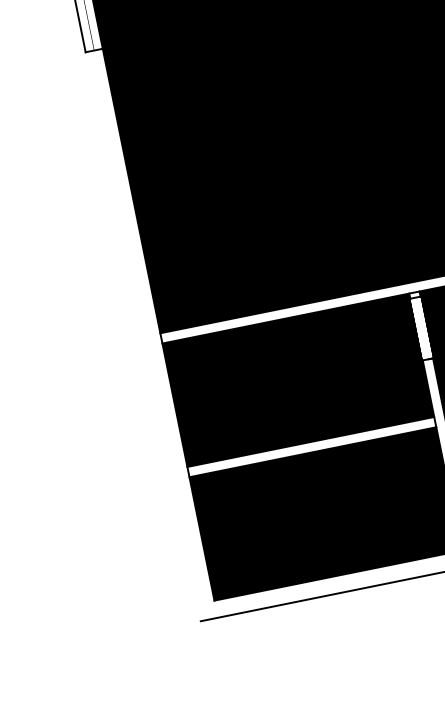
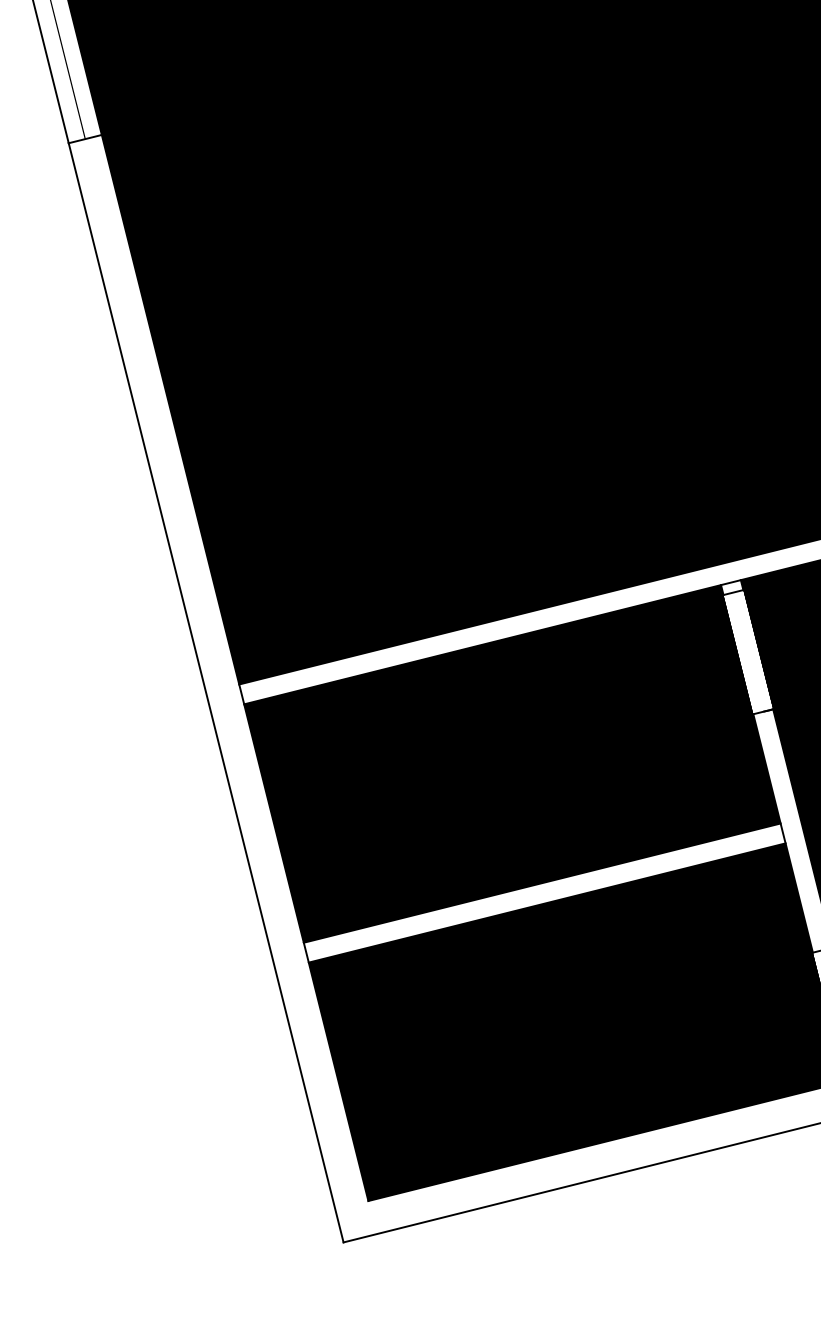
line: (142, 336) -> (204, 692), added

